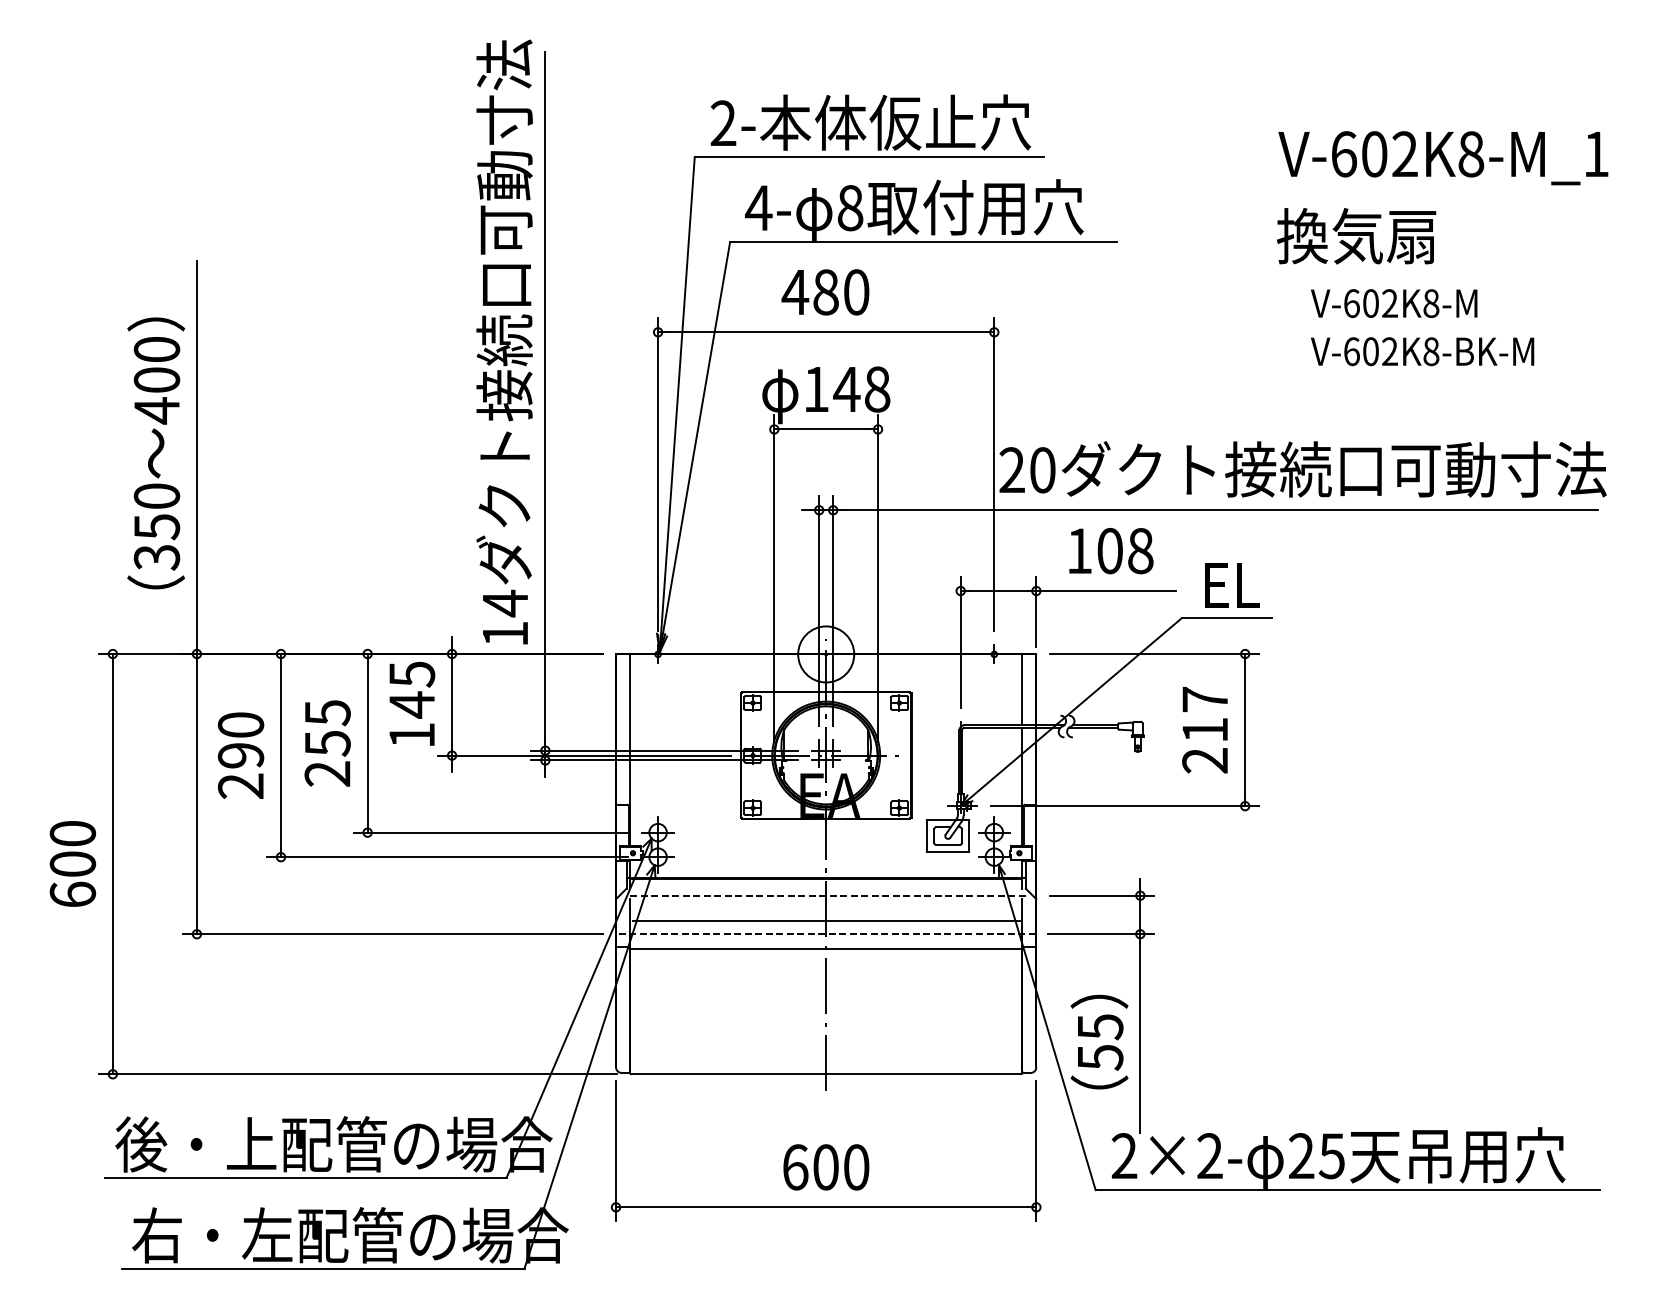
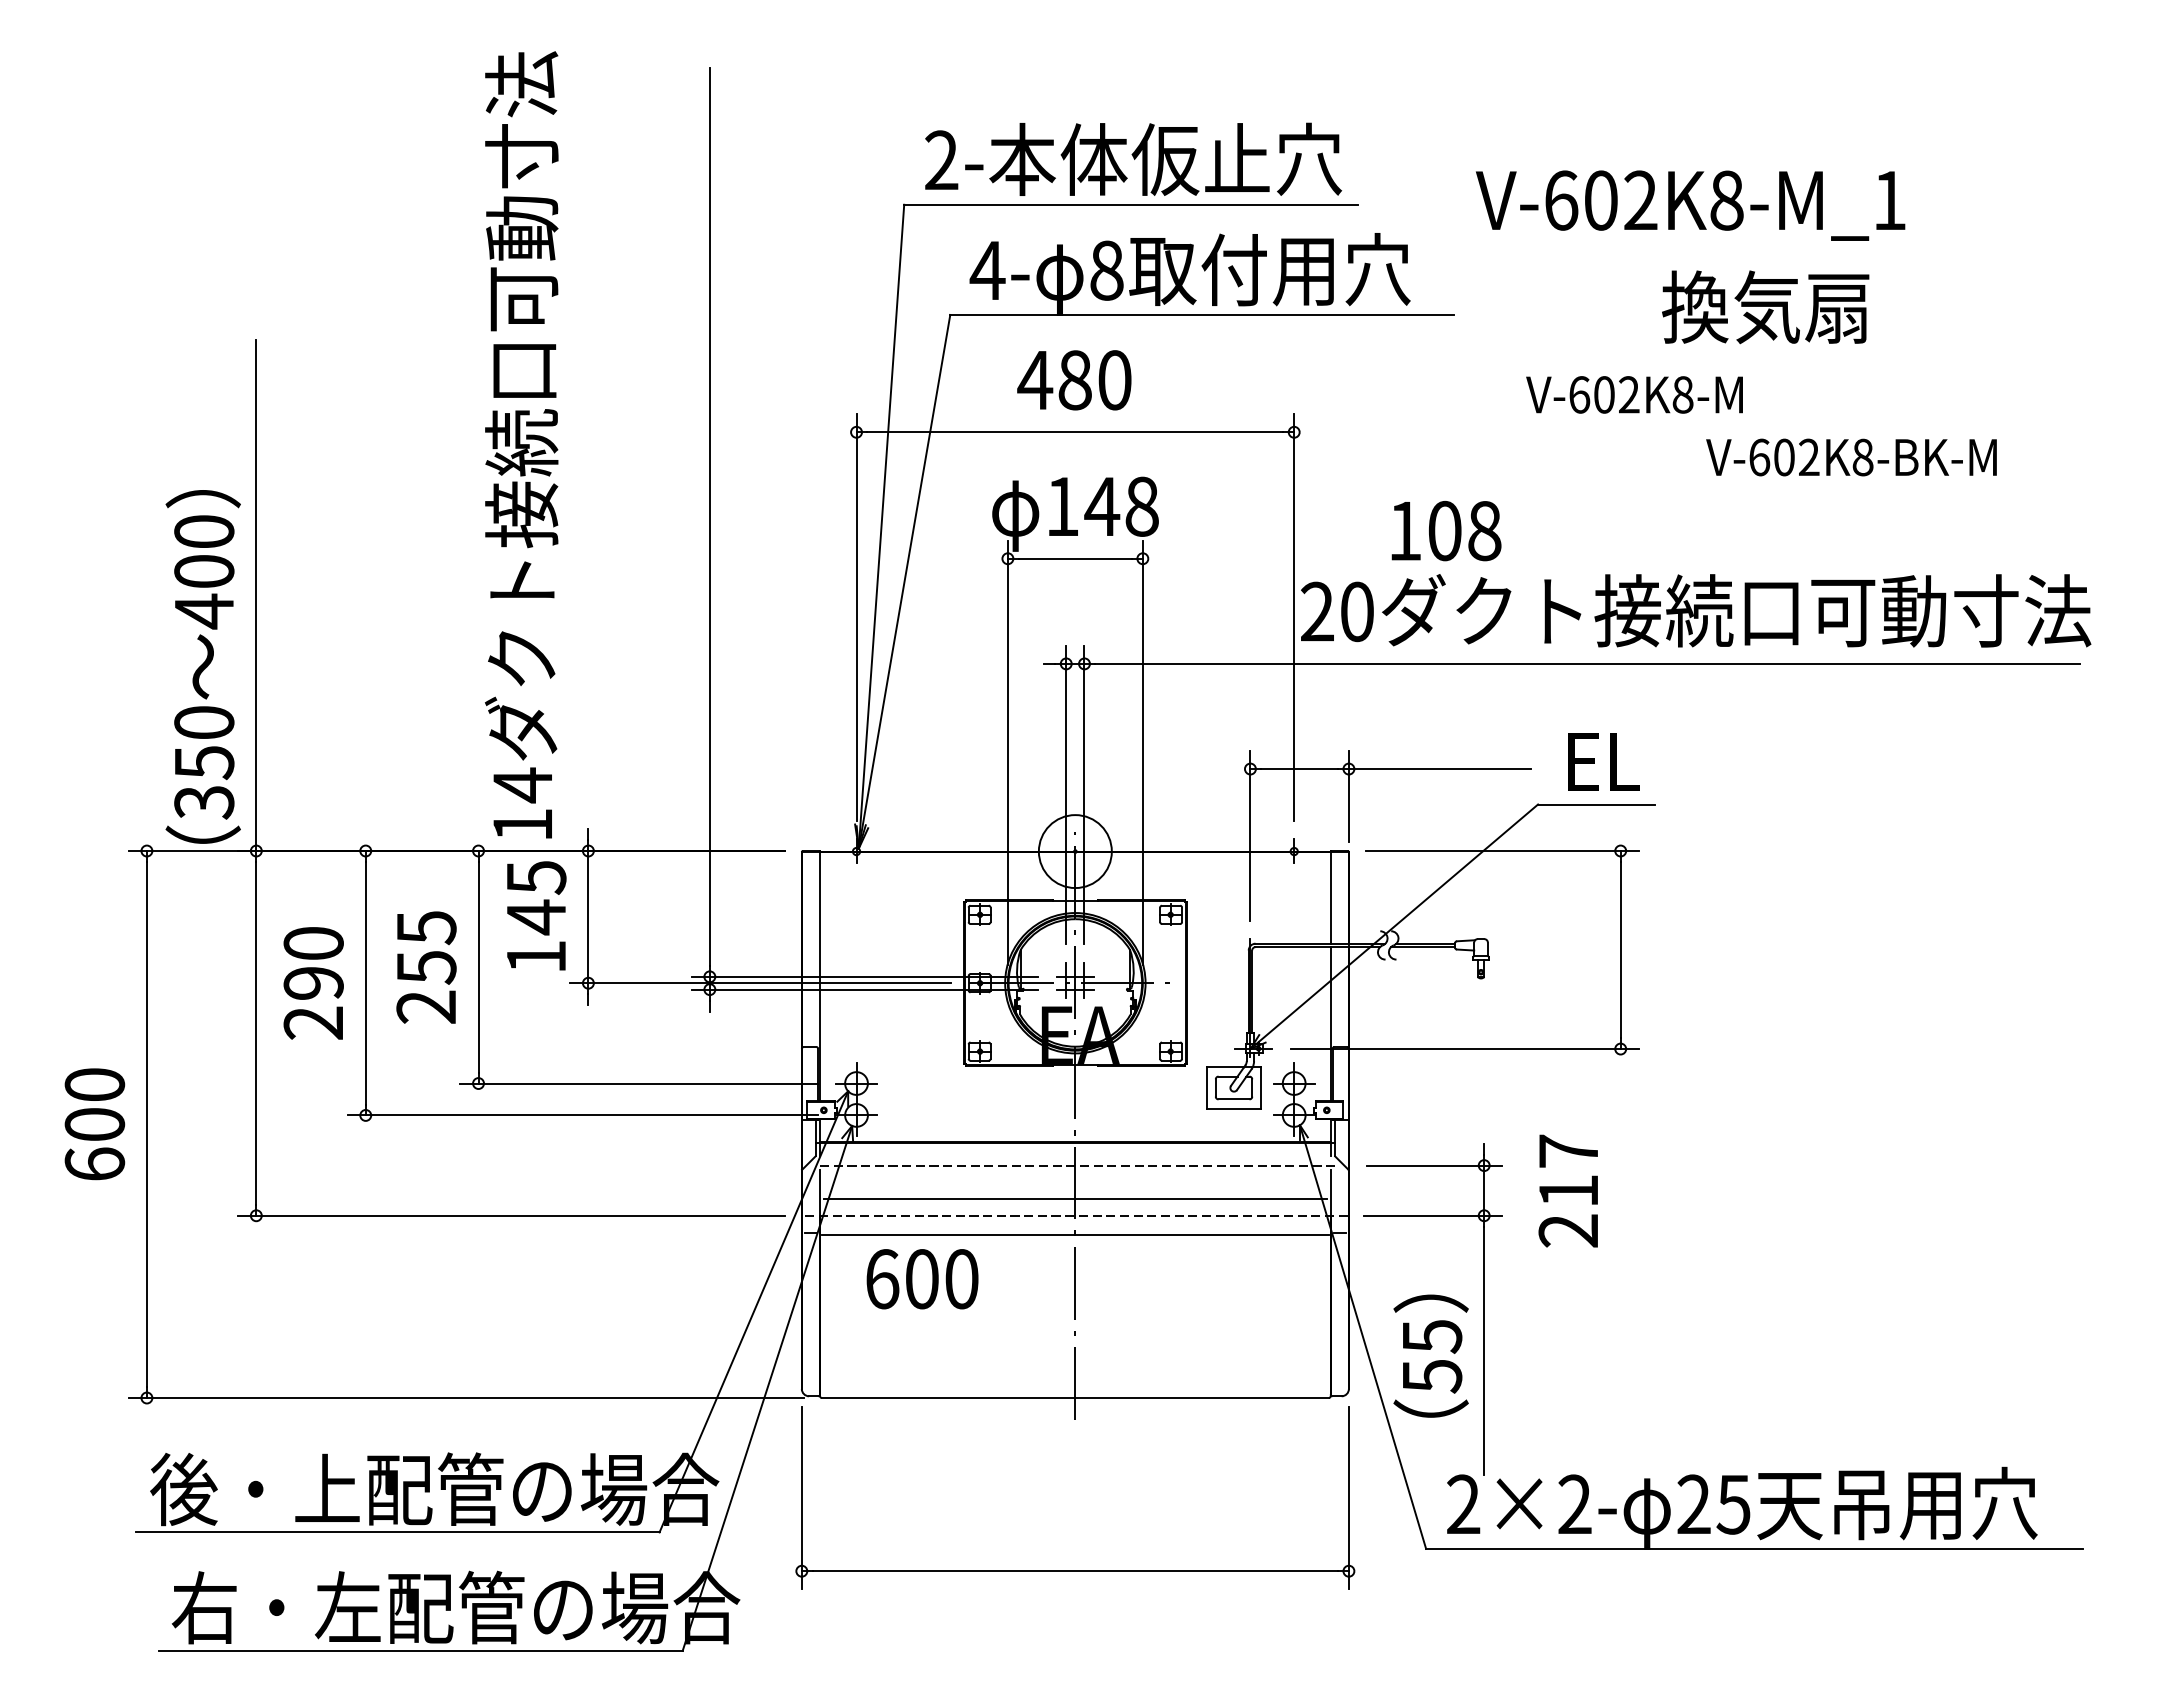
text: (1443, 158) -> (1690, 205), moved
text: (1394, 303) -> (1634, 394), moved
text: (504, 341) -> (521, 444), moved
text: (155, 453) -> (202, 666), moved
text: (1111, 551) -> (1446, 531), moved
text: (1204, 729) -> (1567, 1190), moved
text: (826, 1167) -> (922, 1279), moved

